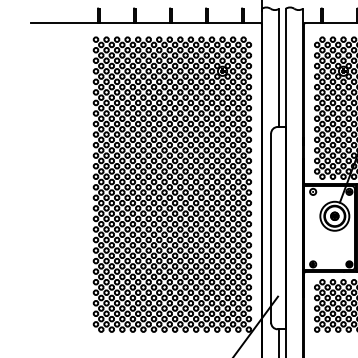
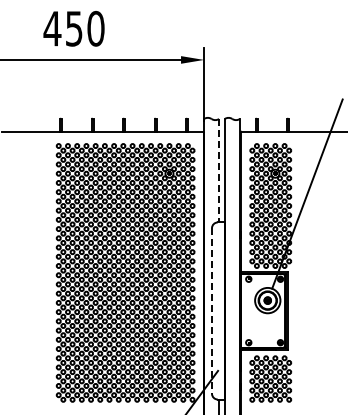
line: (279, 67) -> (219, 170), solid -> dashed
line: (271, 227) -> (212, 310), solid -> dashed

